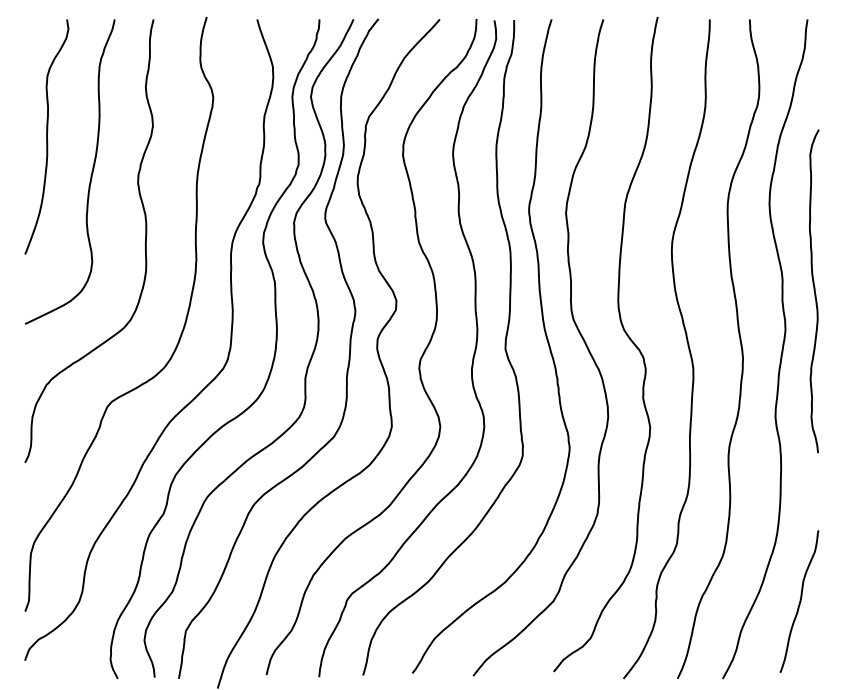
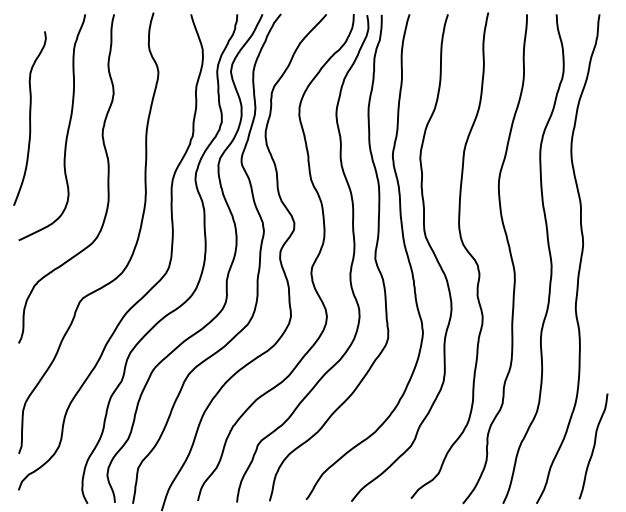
curve: (46, 136) -> (29, 118), moved
curve: (814, 290) -> (604, 215), removed

